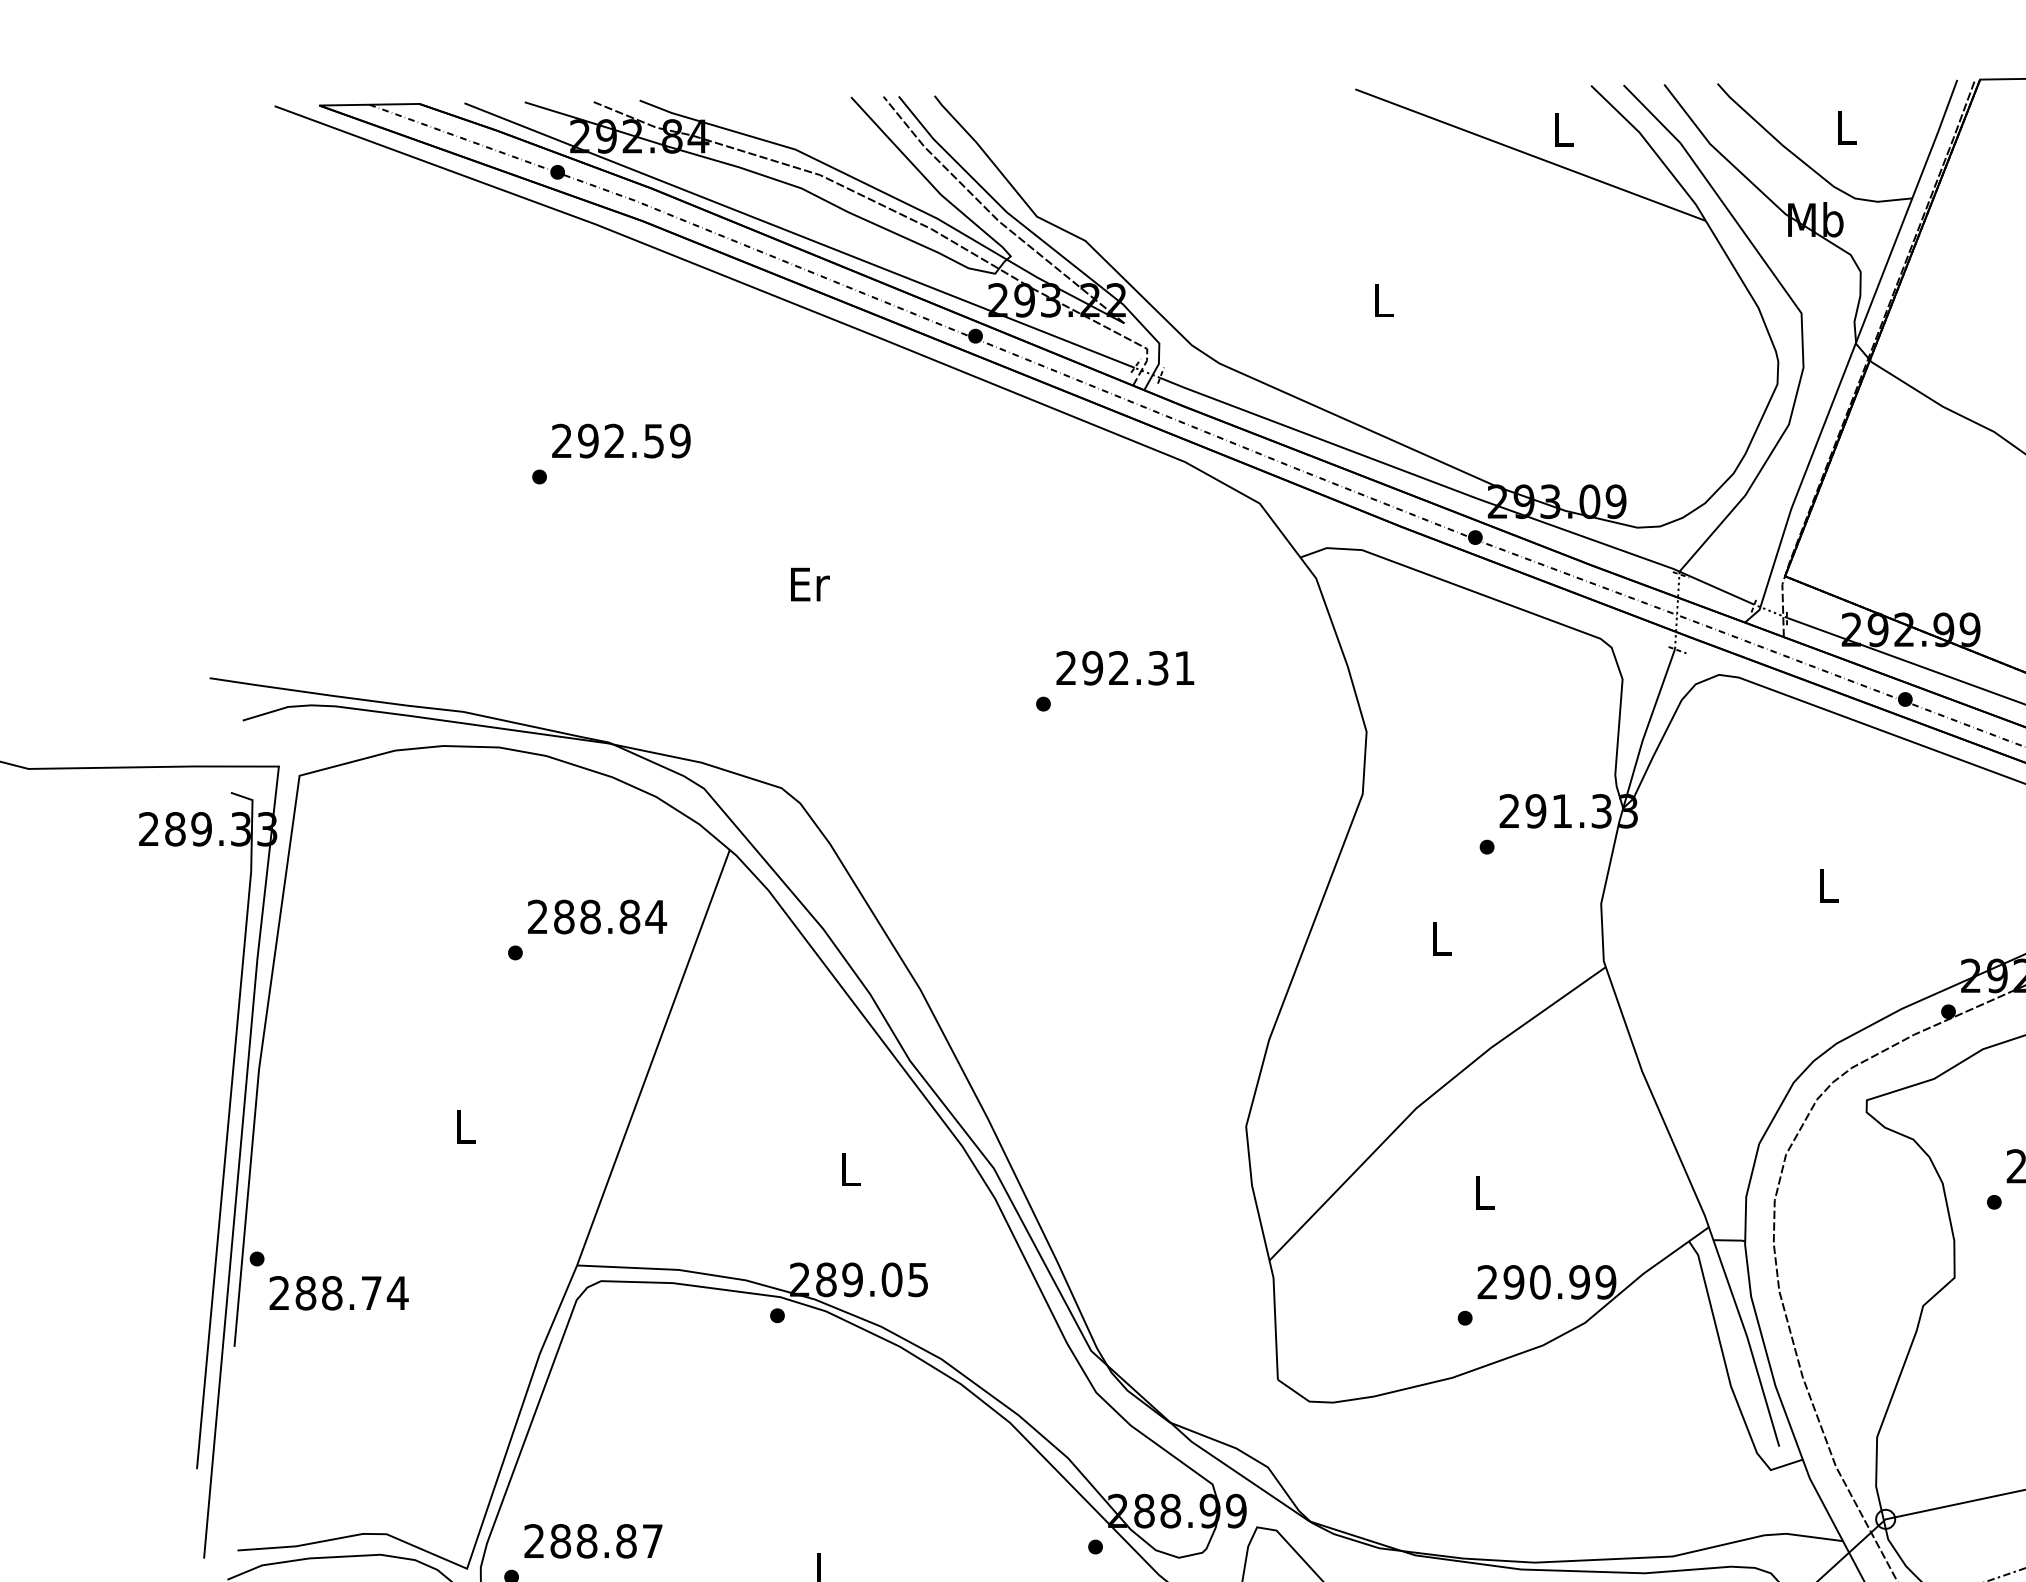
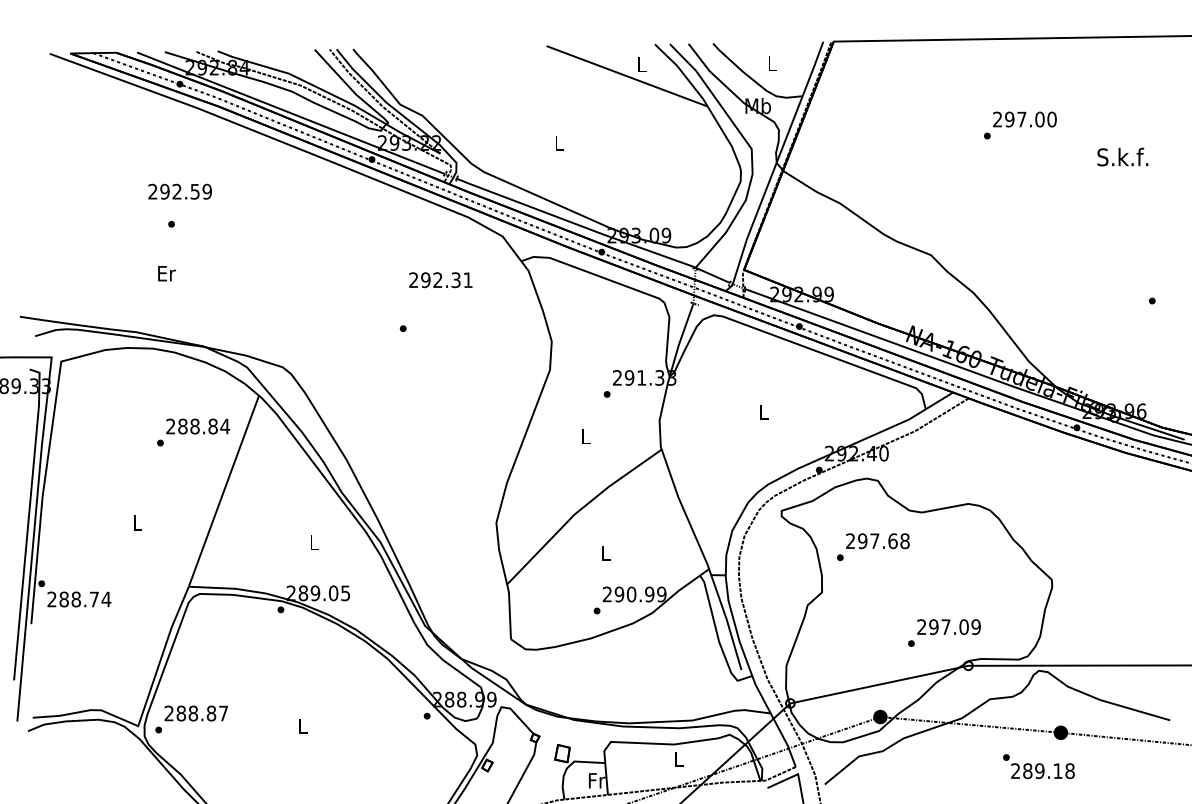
text: (619, 440) -> (179, 191), moved
text: (809, 584) -> (166, 273), moved
text: (1124, 668) -> (440, 280), moved

